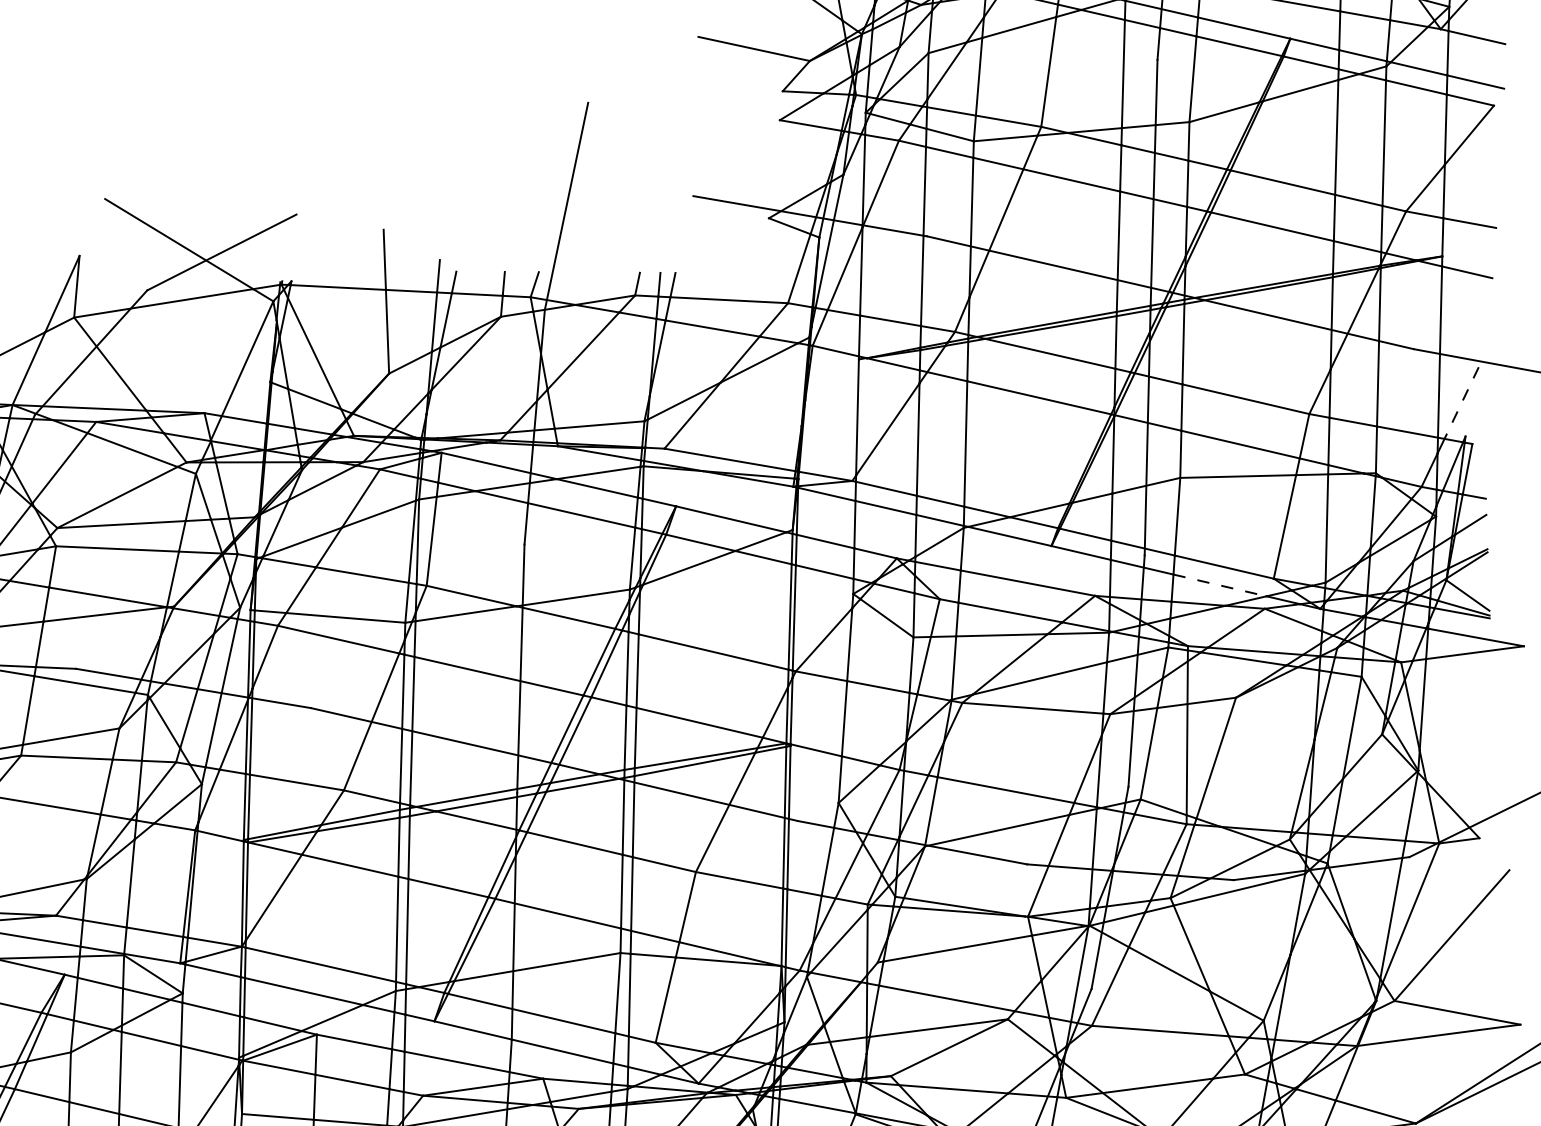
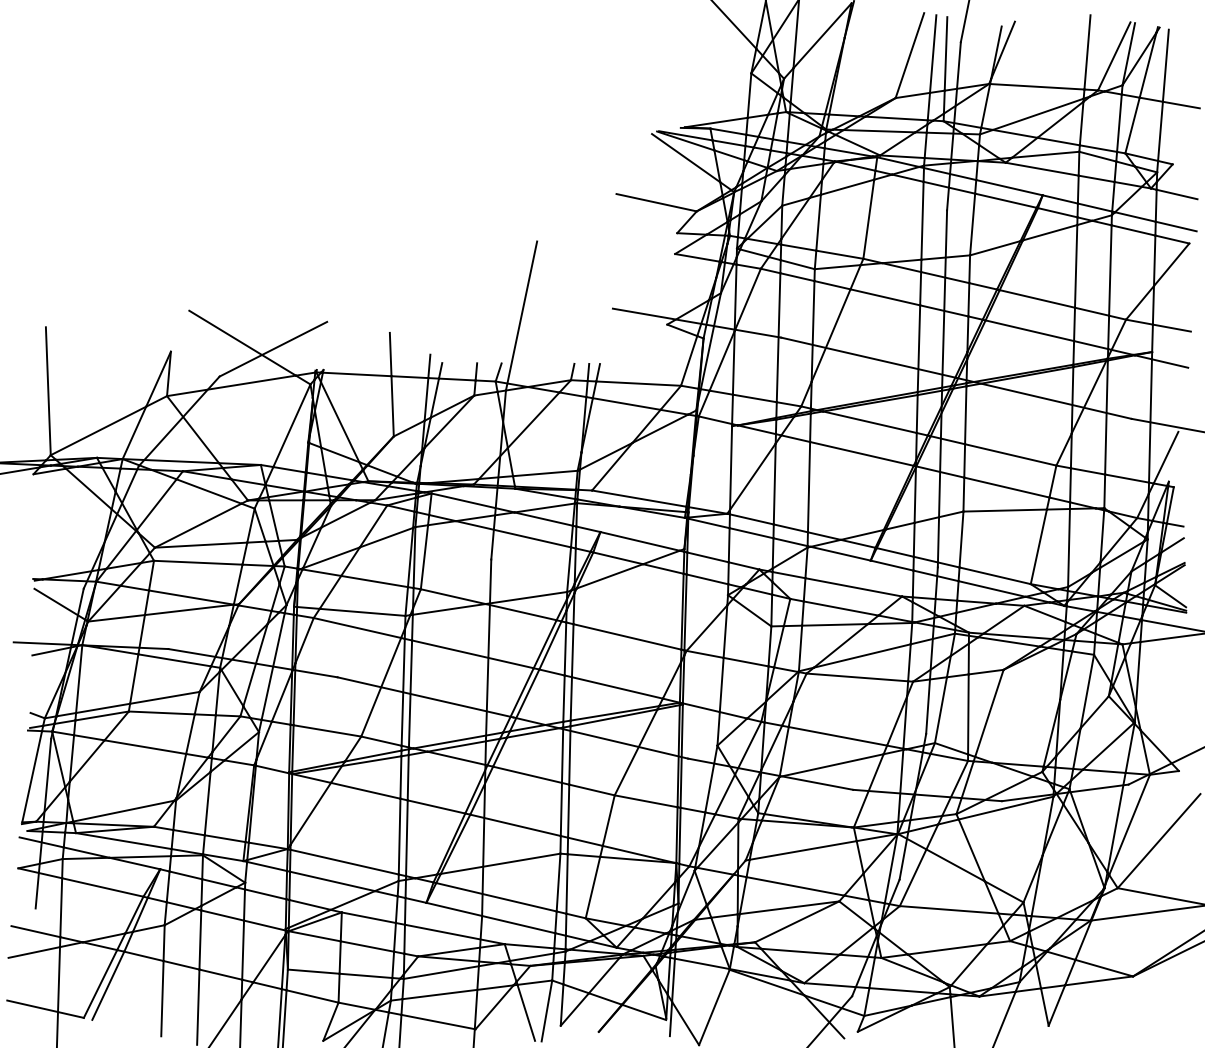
line: (1462, 402) -> (1166, 457), dashed -> solid
line: (1220, 586) -> (992, 589), dashed -> solid

